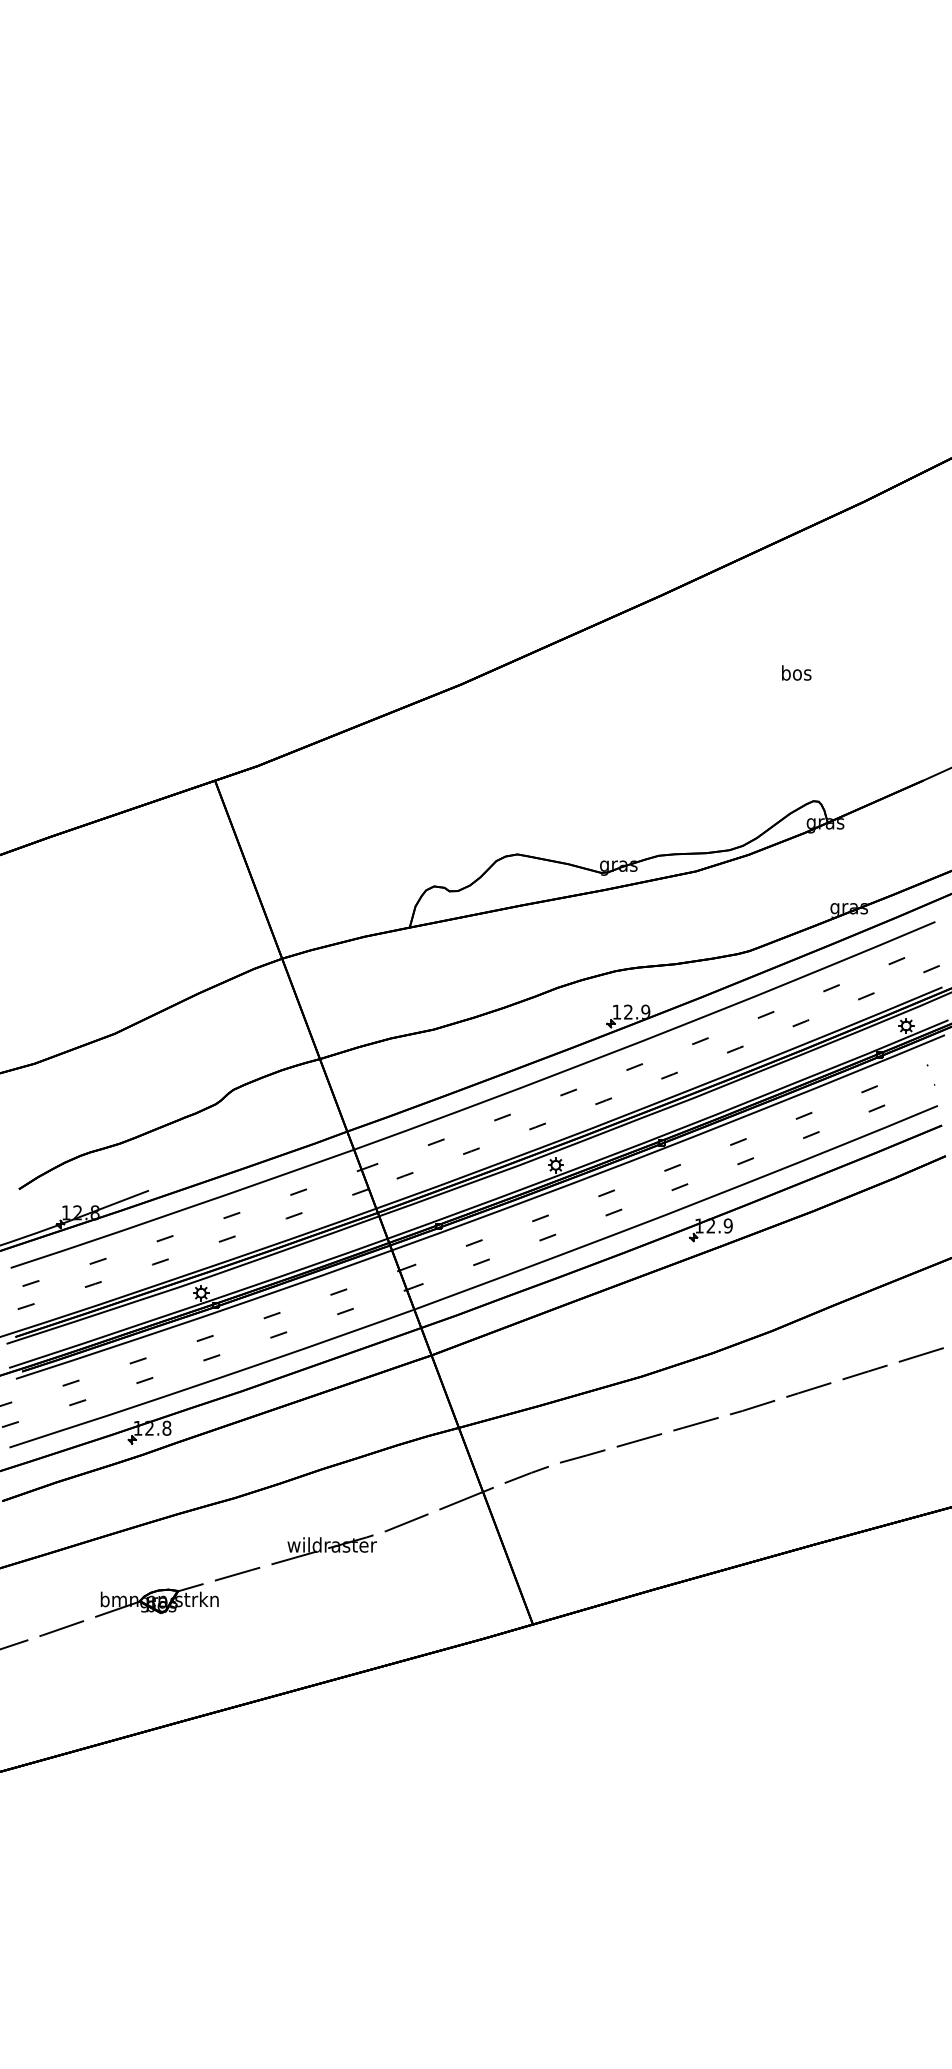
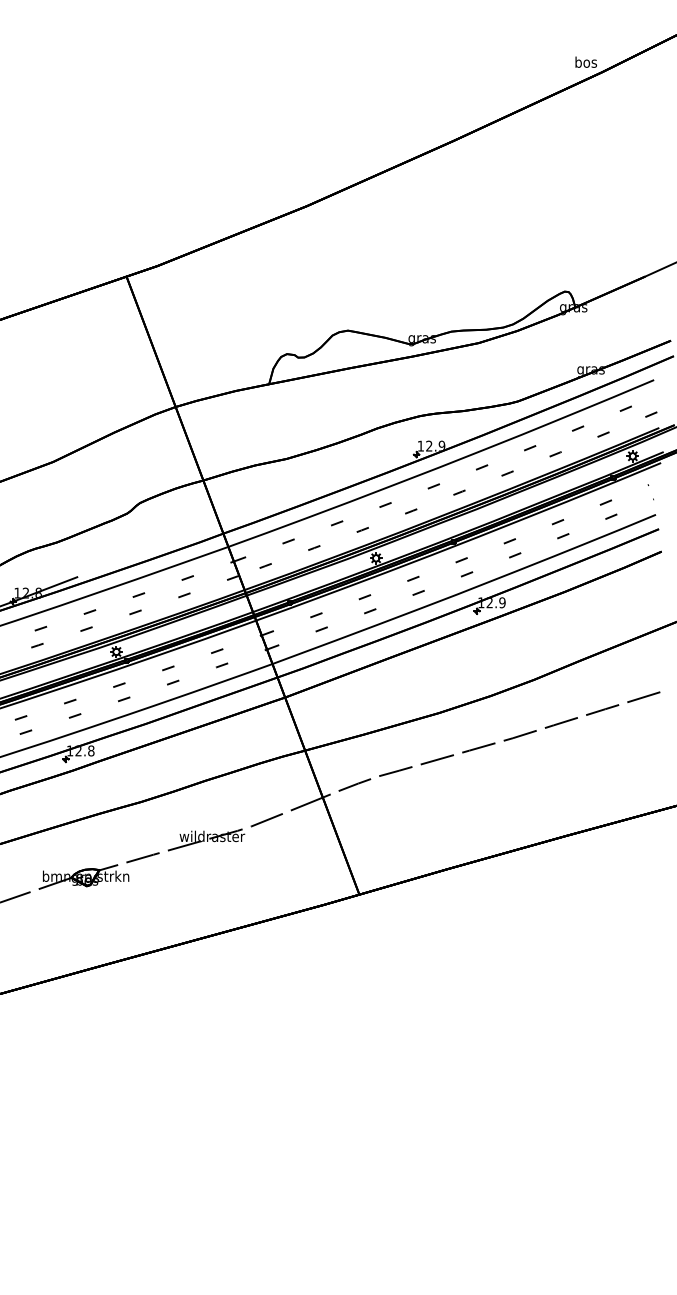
text: (796, 672) -> (586, 61), moved

